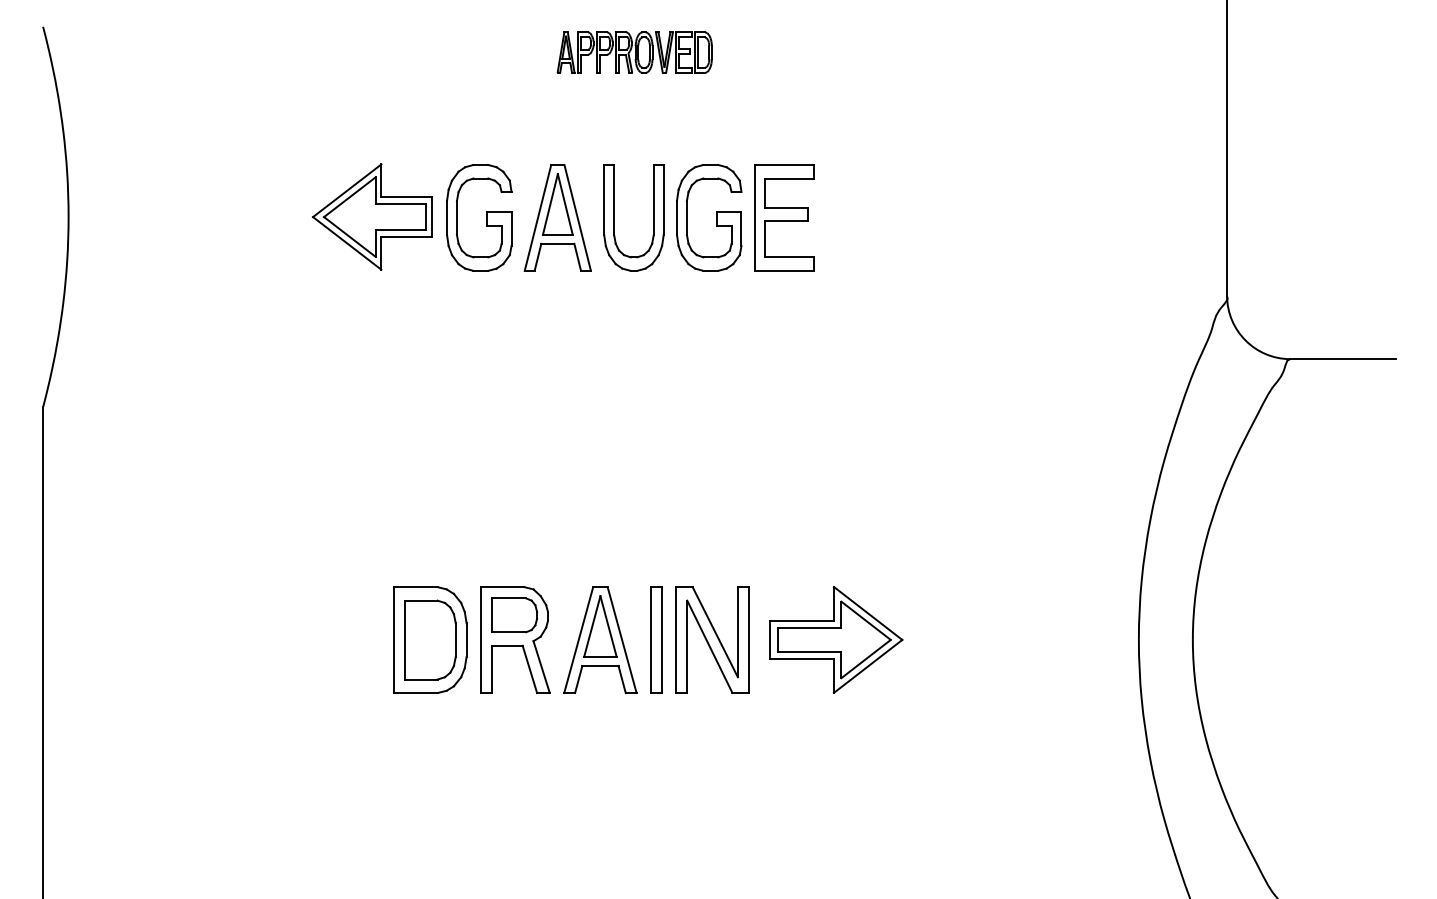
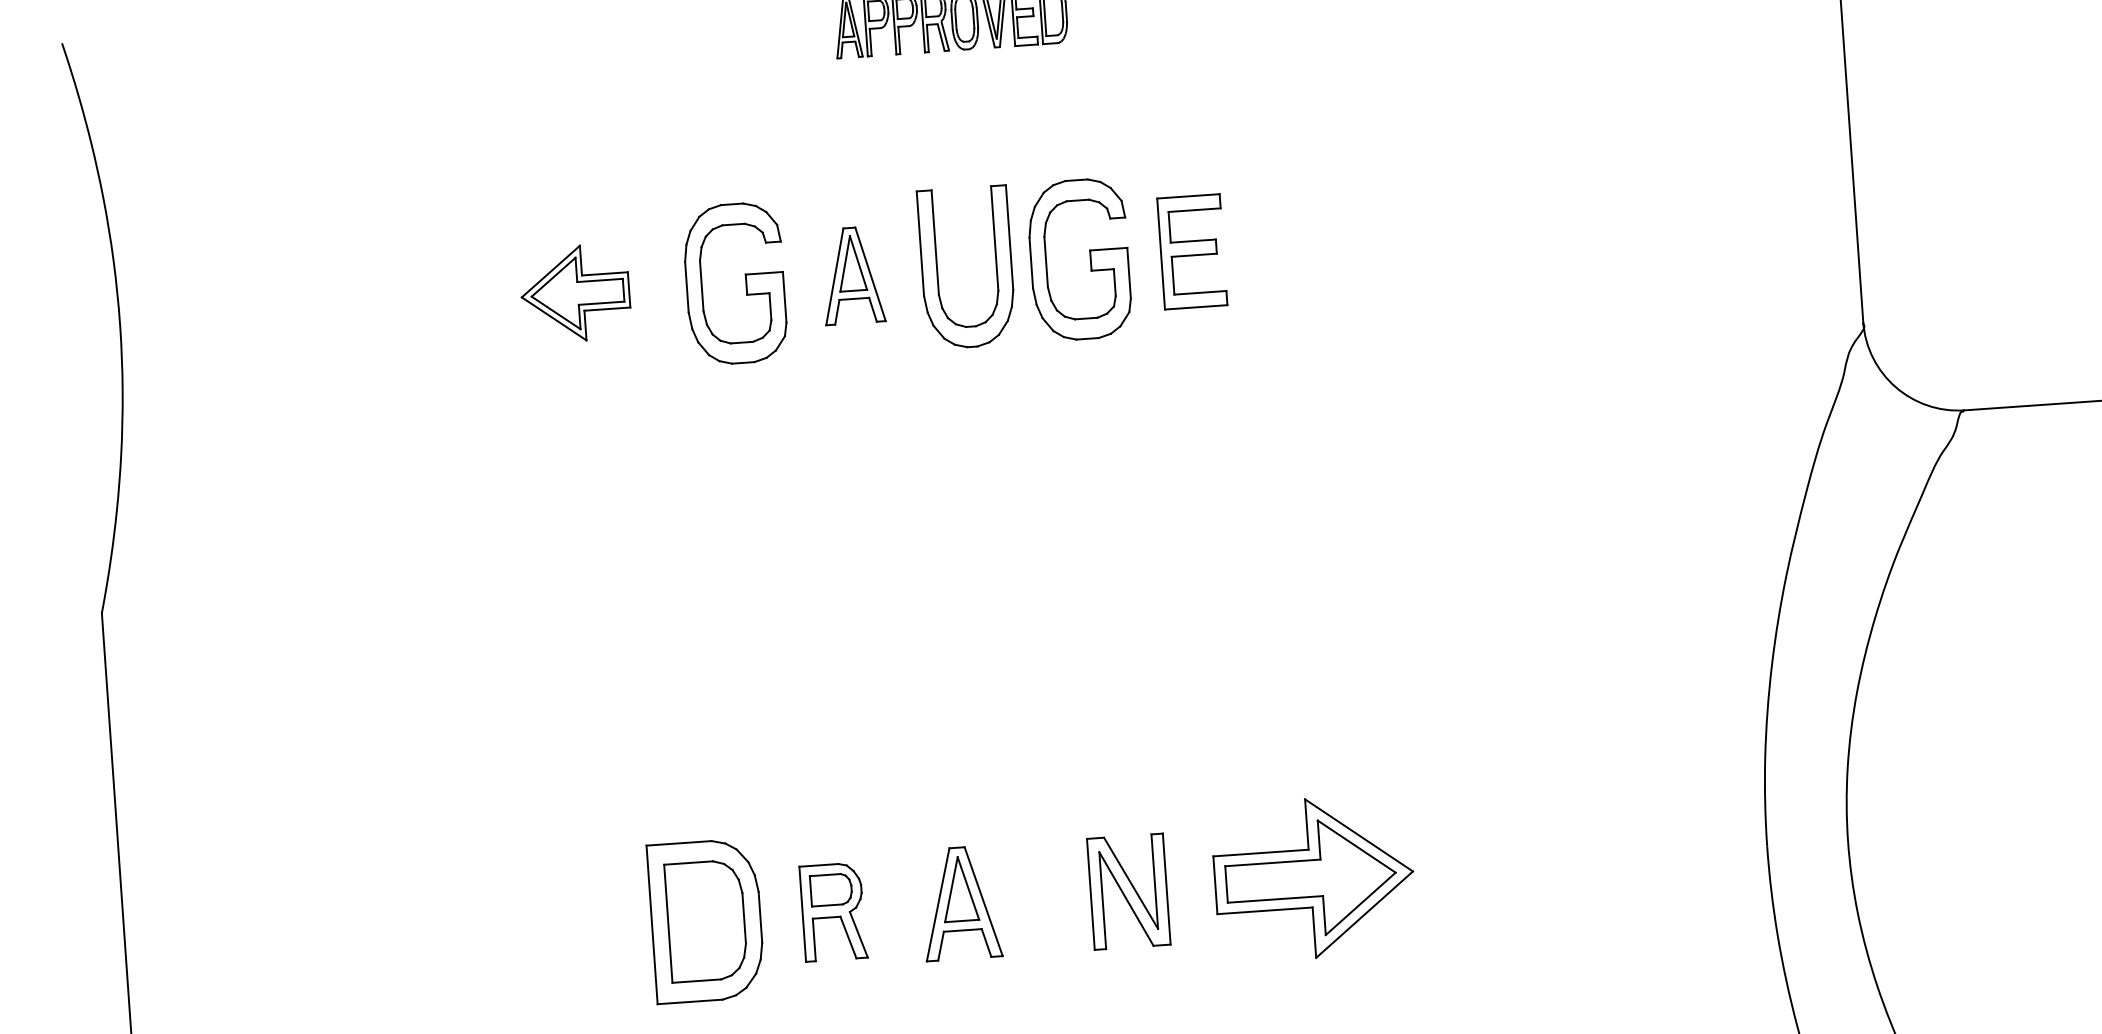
part: (372, 216) -> (575, 292), size x0.6
part: (557, 217) -> (852, 274), size x0.6
part: (784, 217) -> (1192, 251), size x0.7
part: (515, 639) -> (833, 911), size x0.6
part: (600, 639) -> (960, 902), size x0.7
part: (656, 639) -> (1044, 896), removed
part: (712, 640) -> (1128, 892), size x0.7

